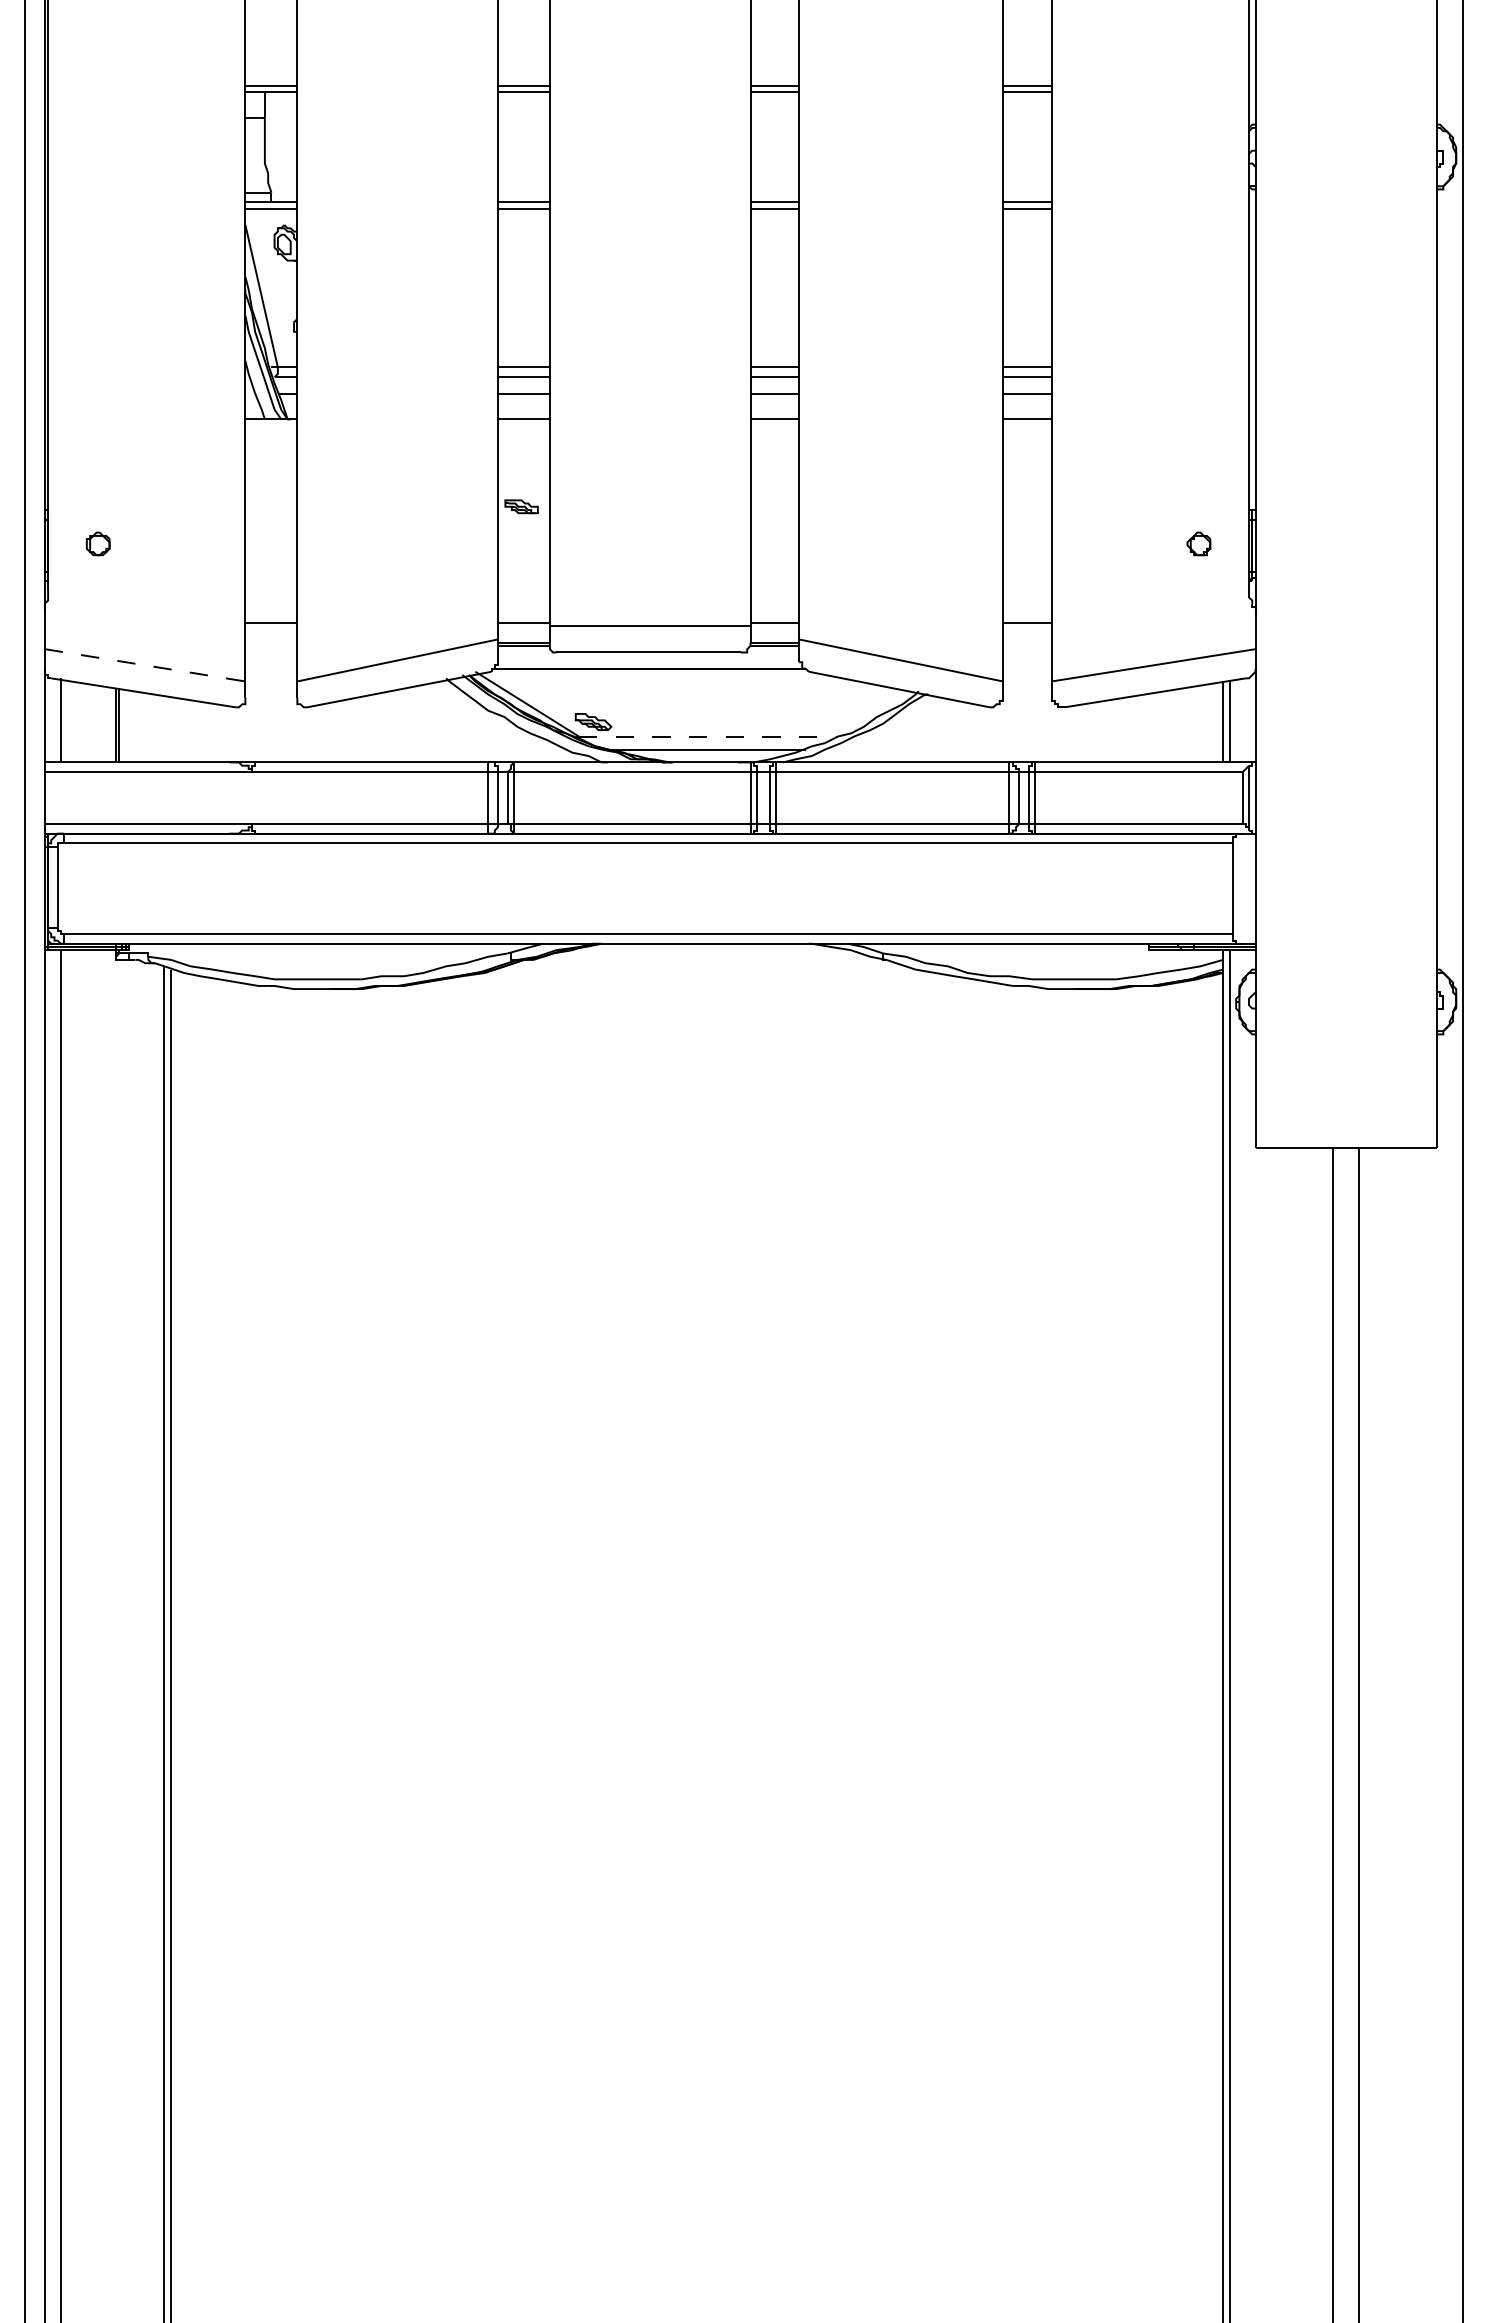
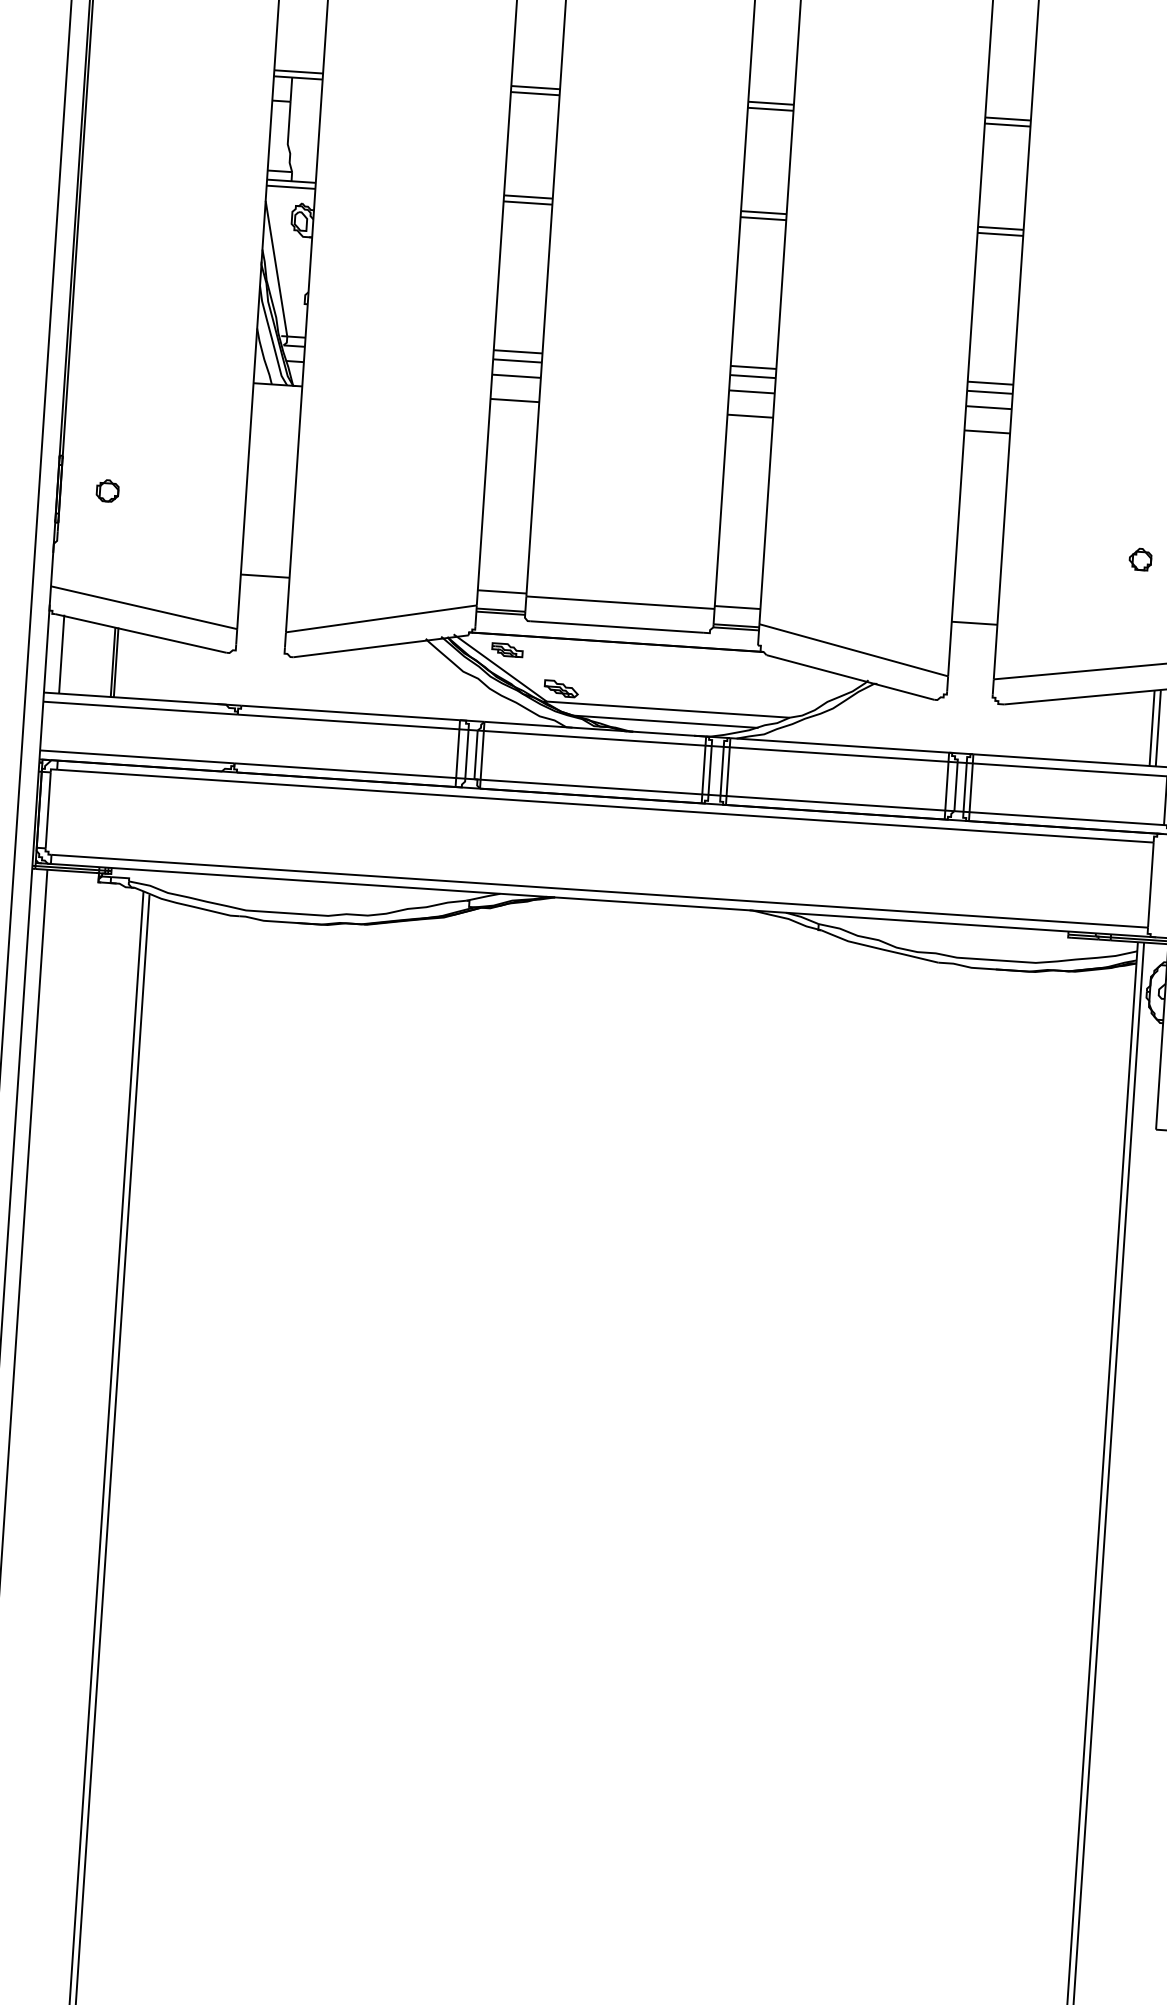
part: (521, 506) -> (507, 649), moved
line: (145, 665) -> (144, 607), dashed -> solid
line: (708, 736) -> (668, 709), dashed -> solid

